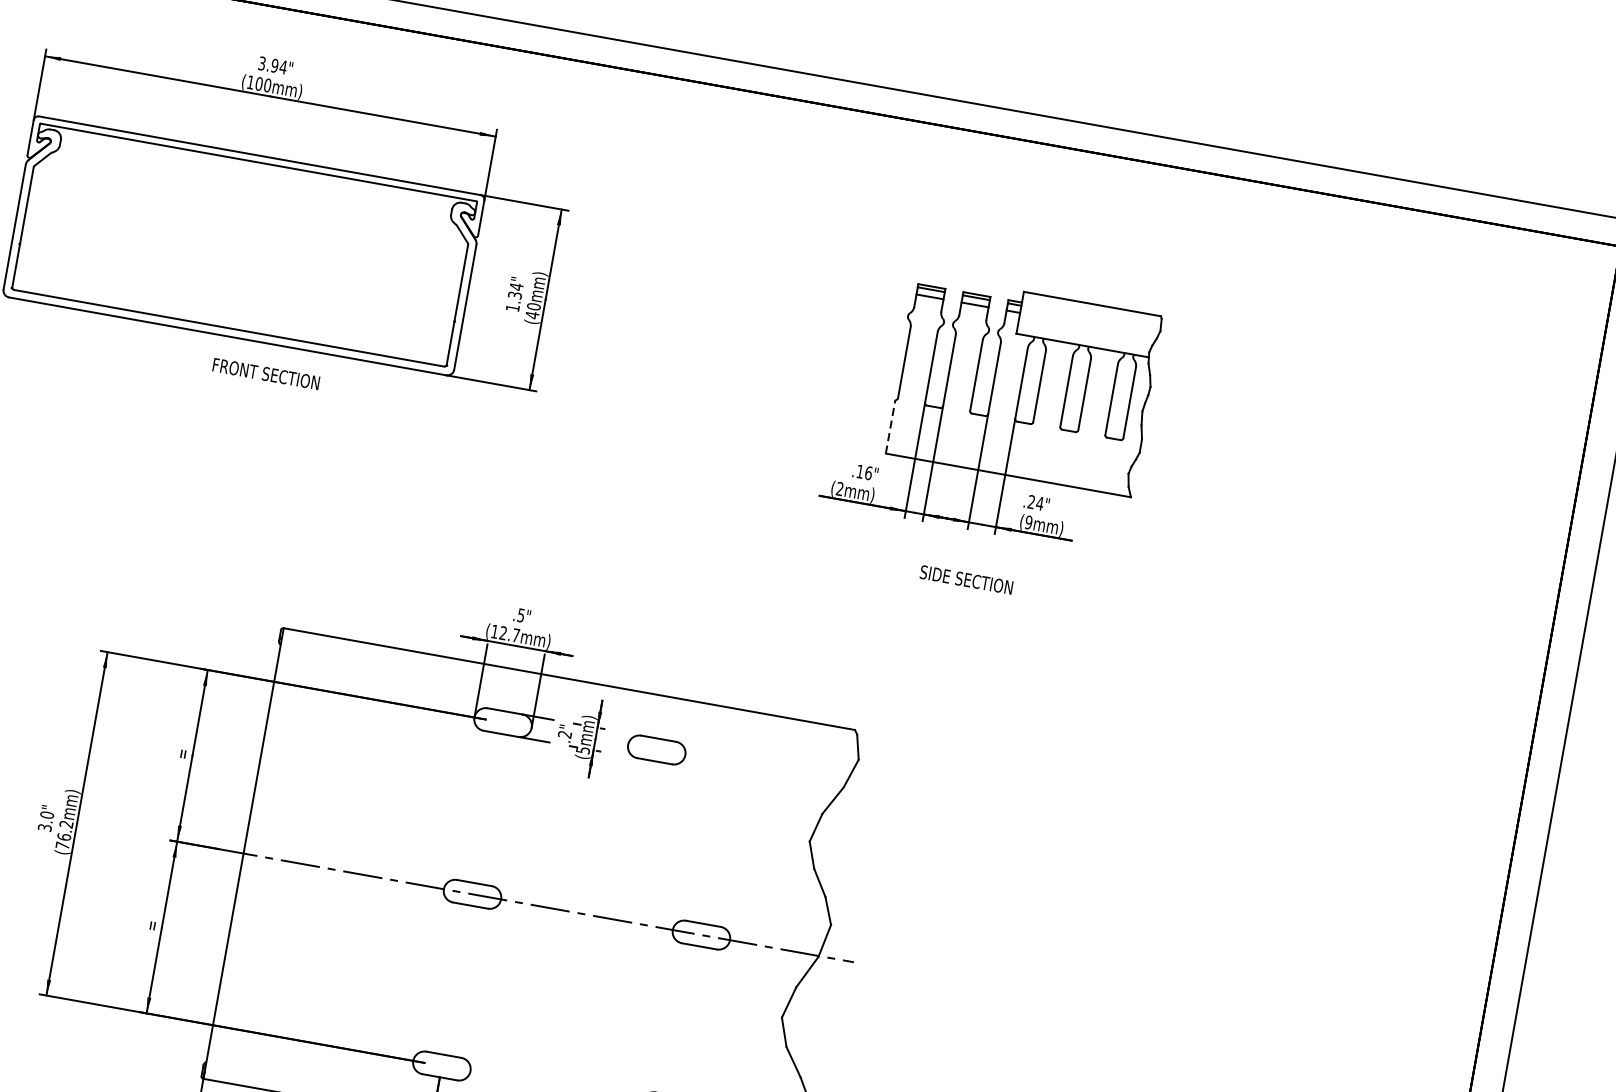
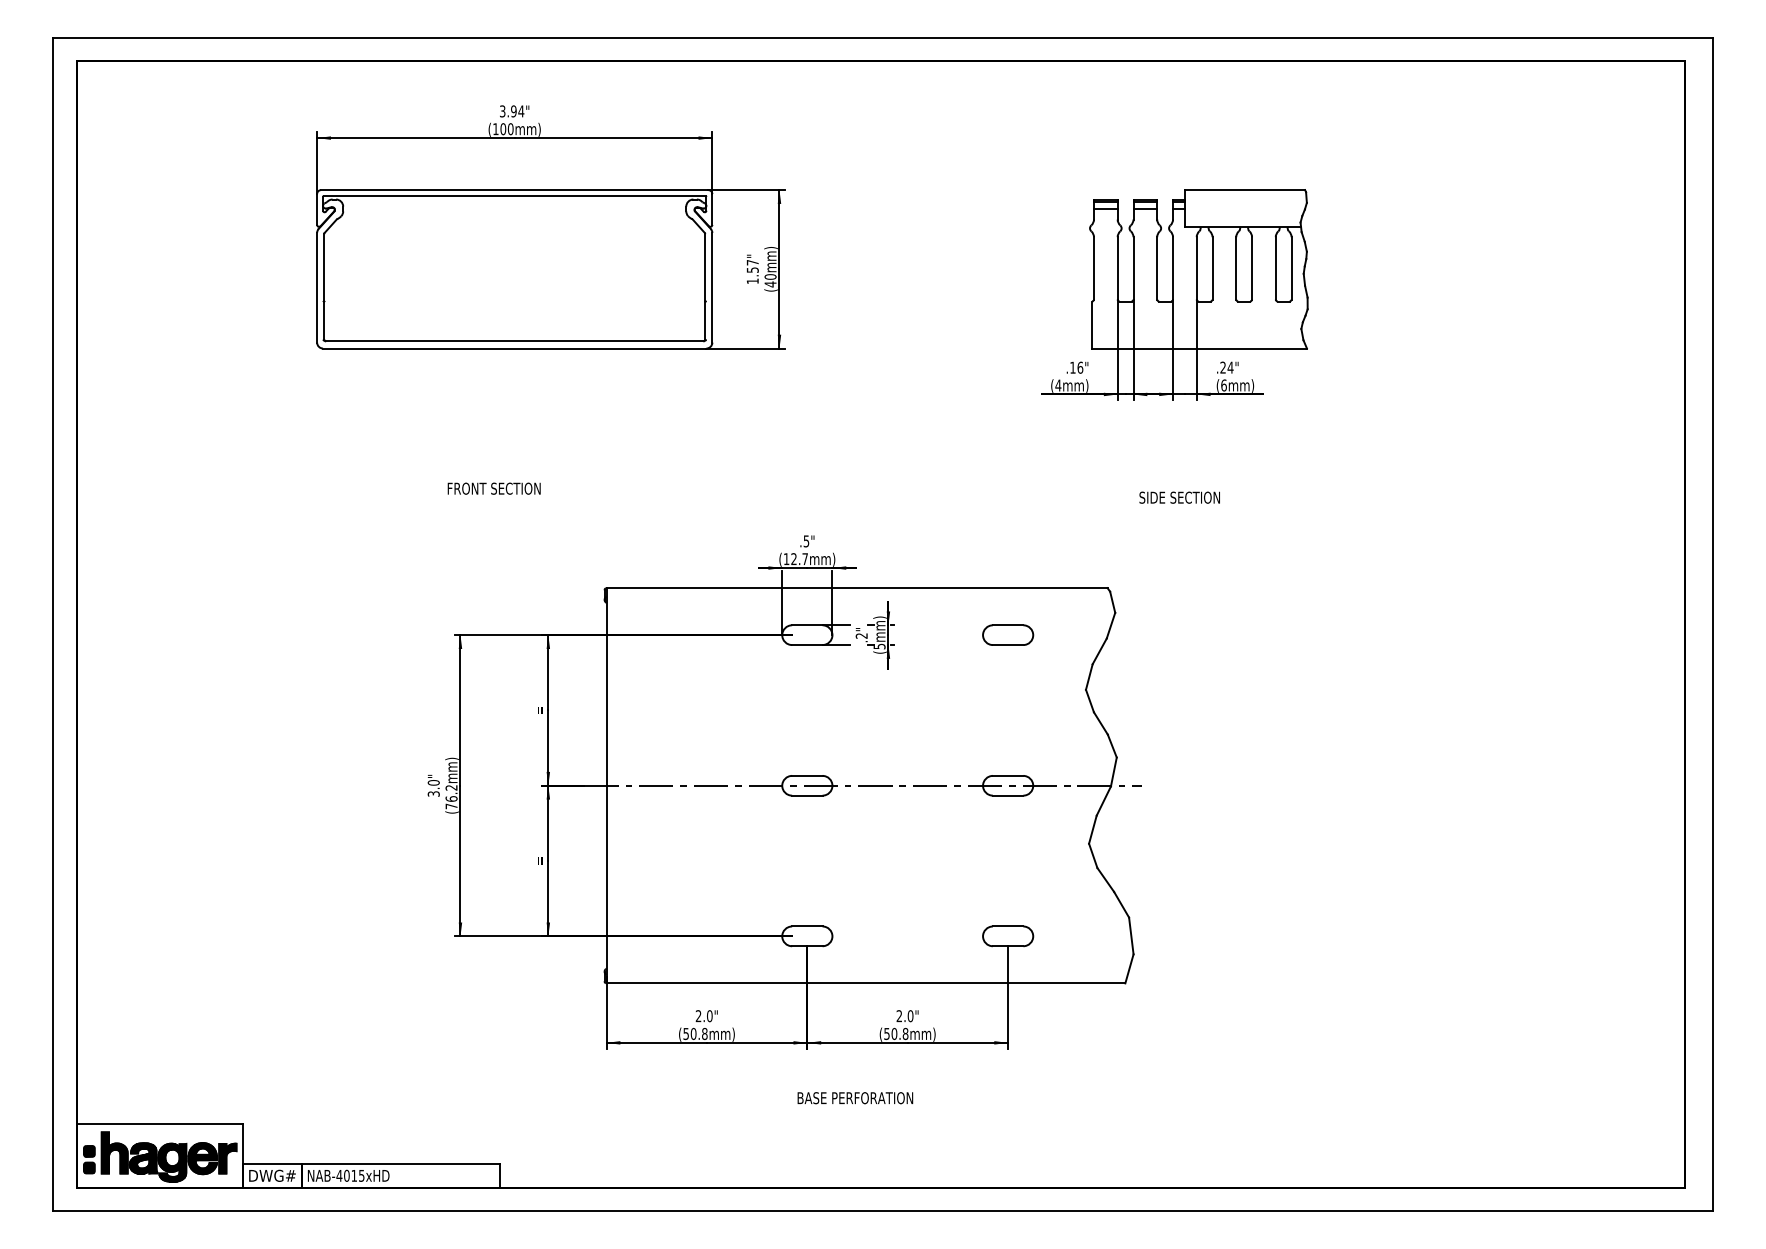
text: (515, 289) -> (752, 265), 1.34" -> 1.57"
text: (265, 373) -> (493, 488), moved
line: (889, 427) -> (1091, 325), dashed -> solid
text: (840, 488) -> (1058, 385), (2mm) -> (4mm)
text: (1028, 522) -> (1223, 385), (9mm) -> (6mm)
text: (966, 579) -> (1179, 497), moved
part: (657, 749) -> (1008, 634), moved

